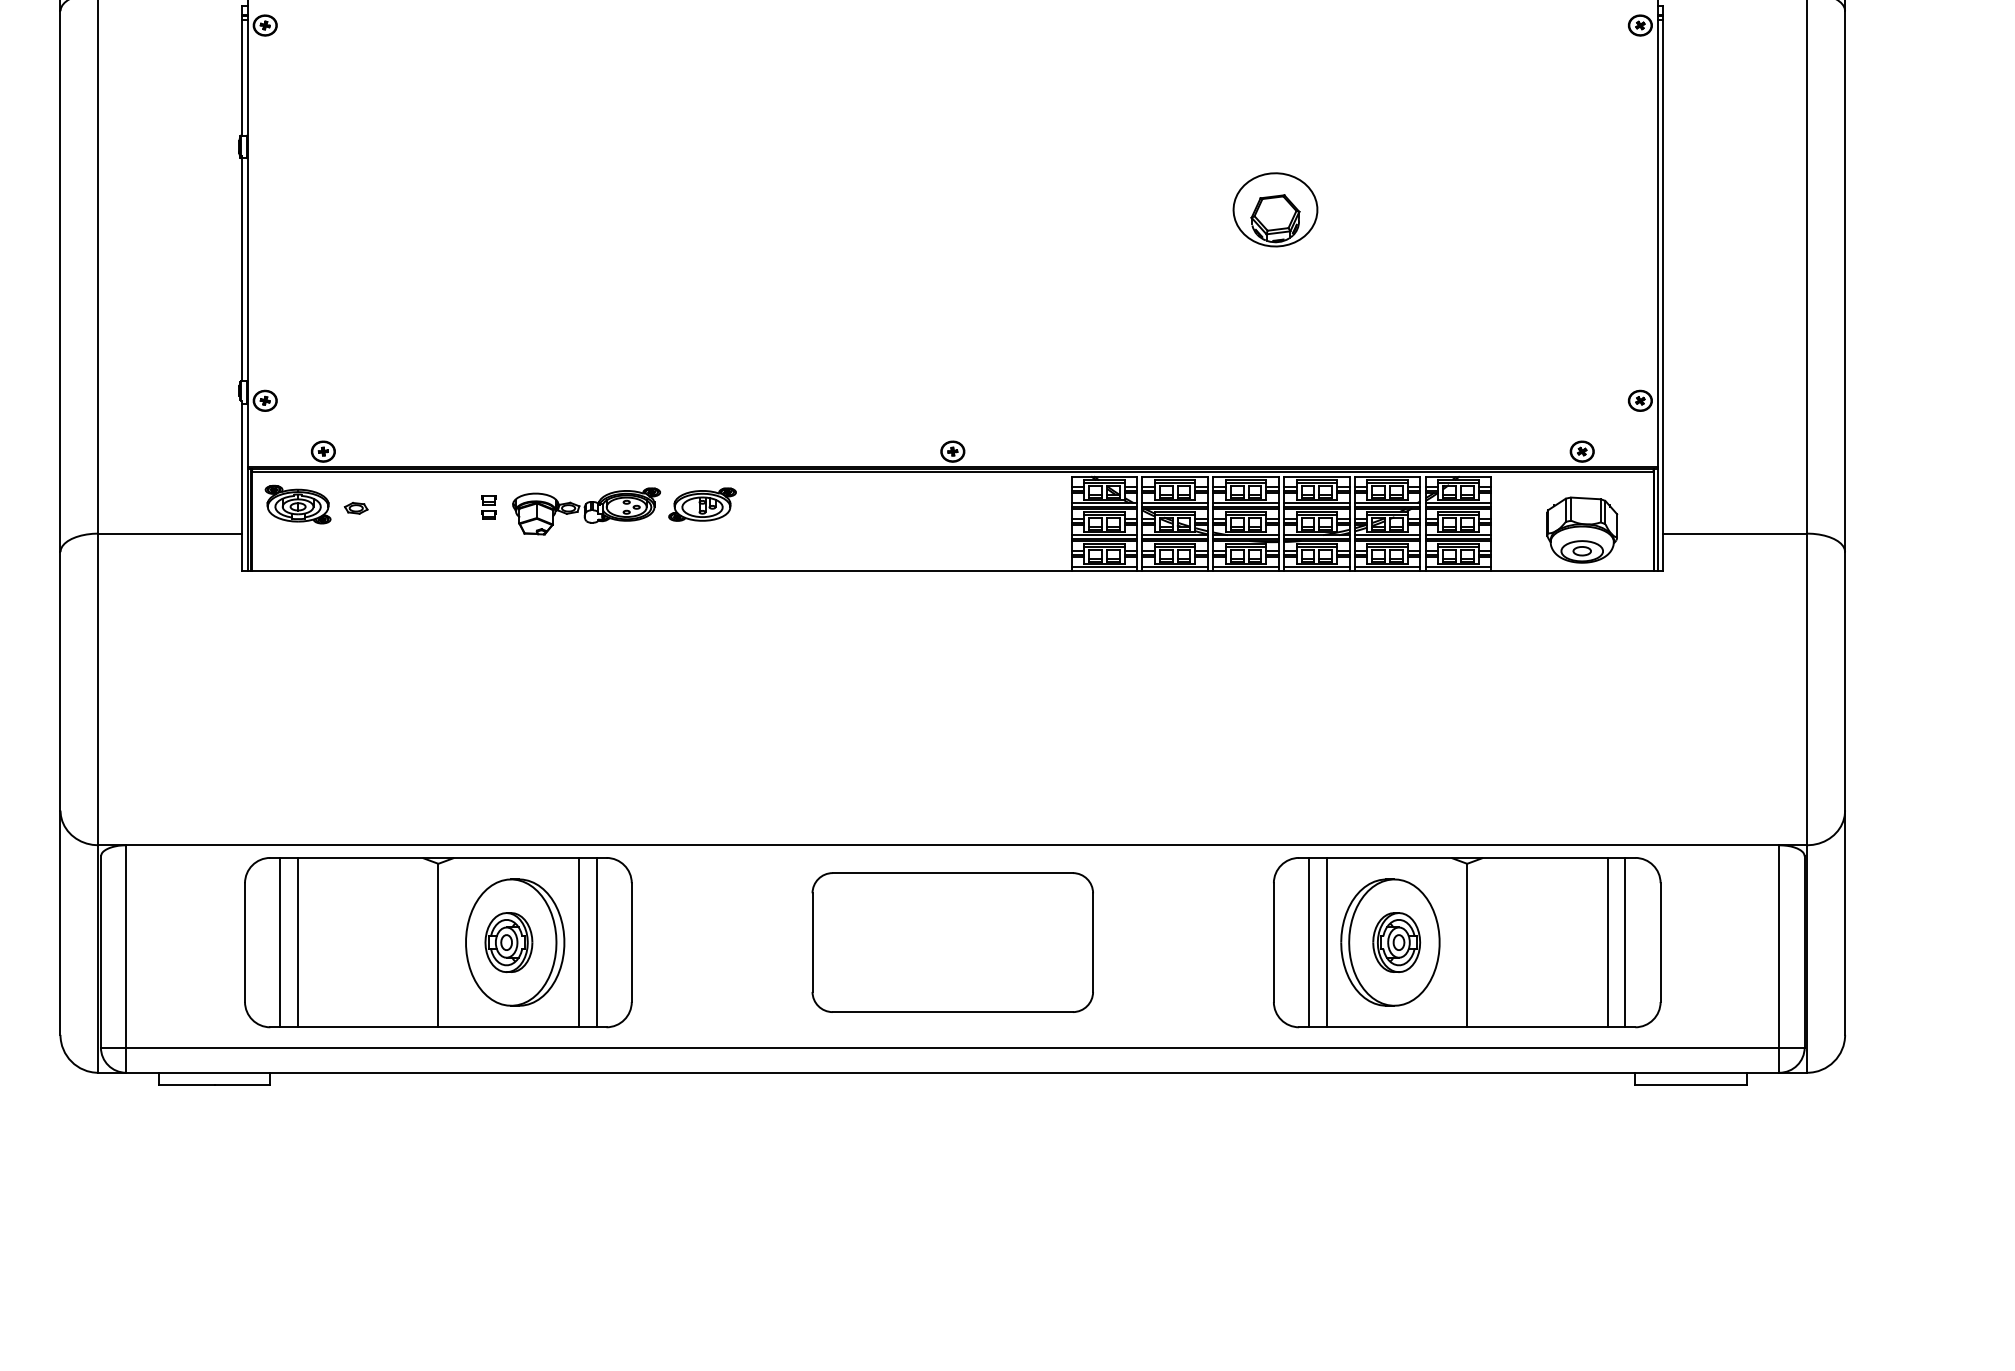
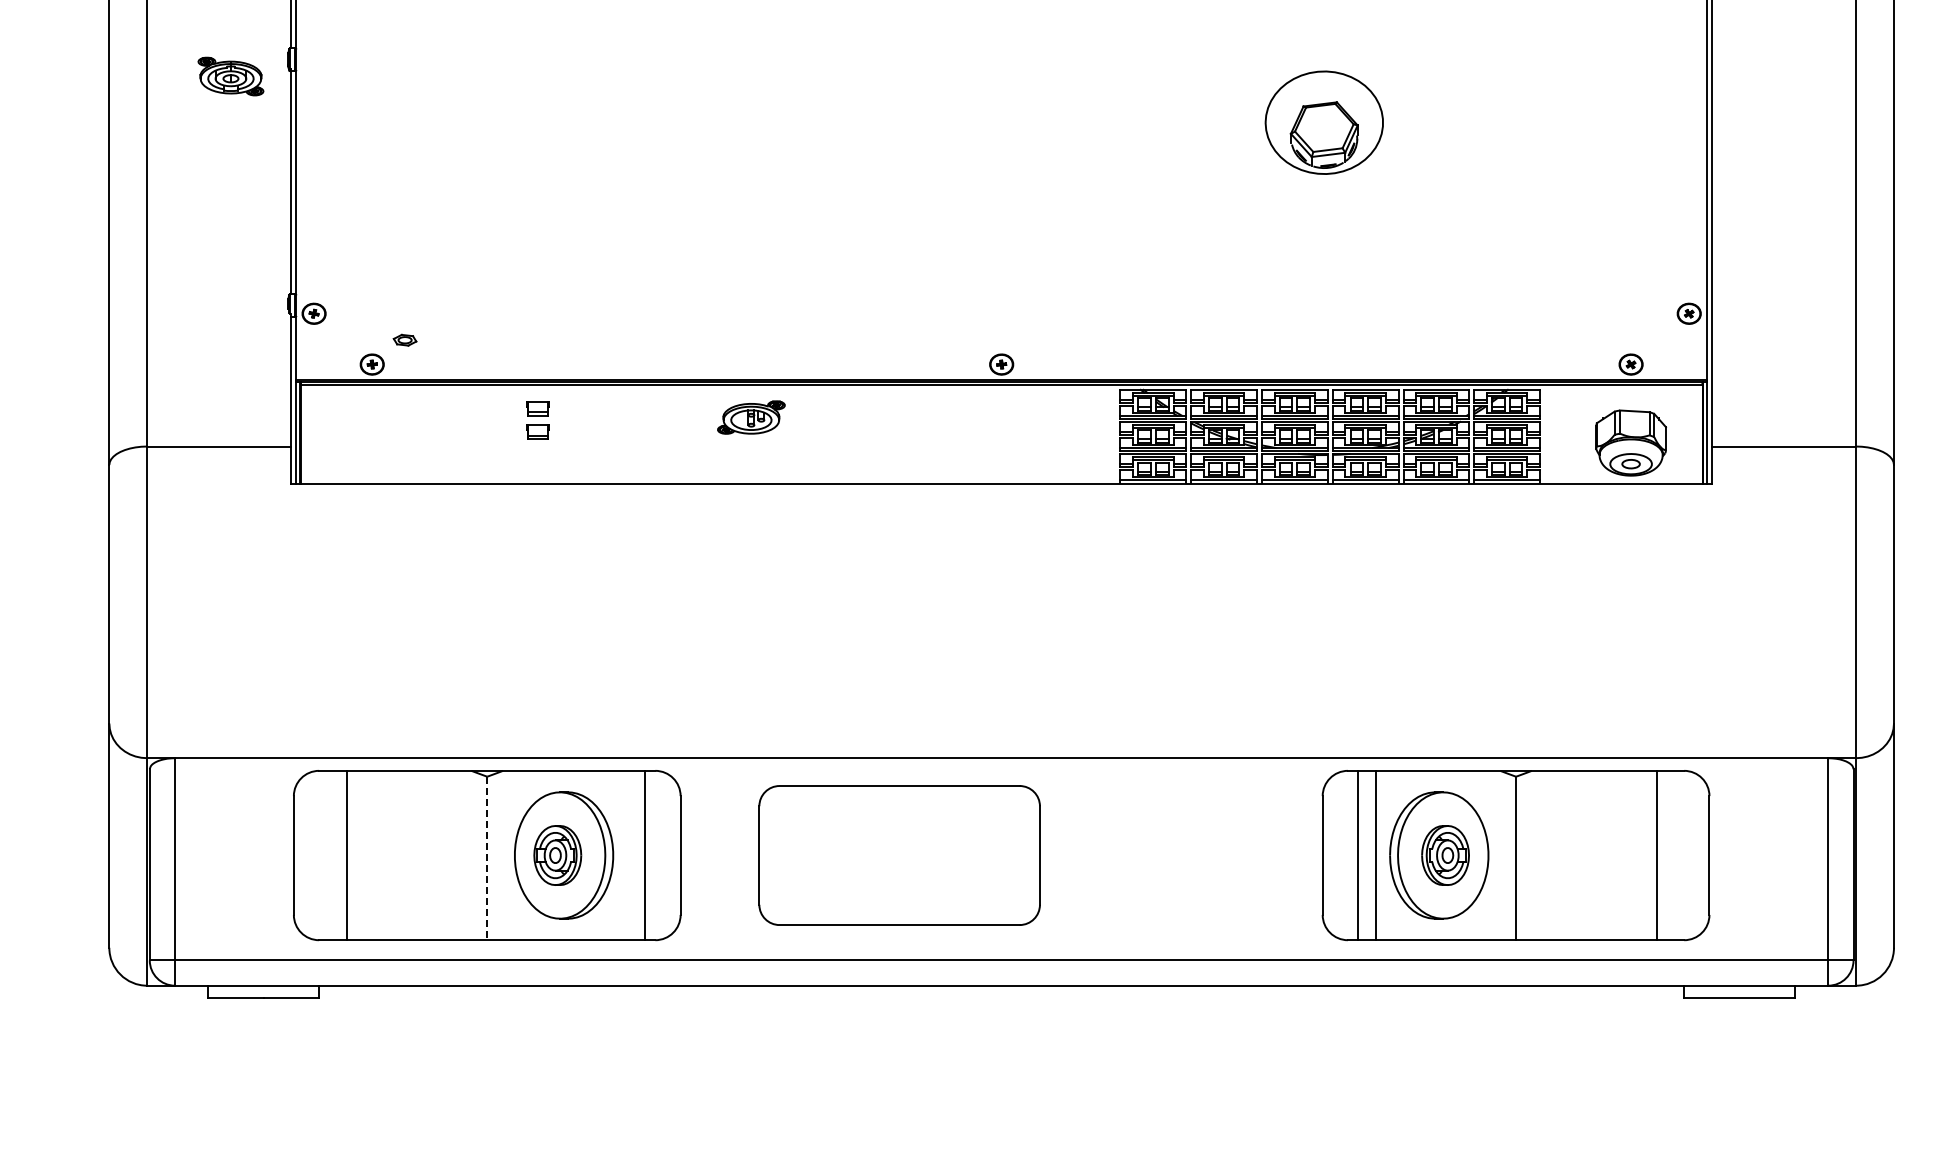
part: (1275, 209) -> (1324, 122), size x1.4
part: (297, 504) -> (230, 76), moved
part: (488, 507) -> (537, 420), size x1.6
part: (355, 508) -> (404, 340), moved
part: (586, 511) -> (635, 424), removed
line: (280, 942) -> (329, 855), removed
line: (578, 942) -> (627, 855), removed
part: (952, 942) -> (899, 855), moved
line: (1625, 942) -> (1674, 855), removed
line: (438, 945) -> (487, 858), solid -> dashed

